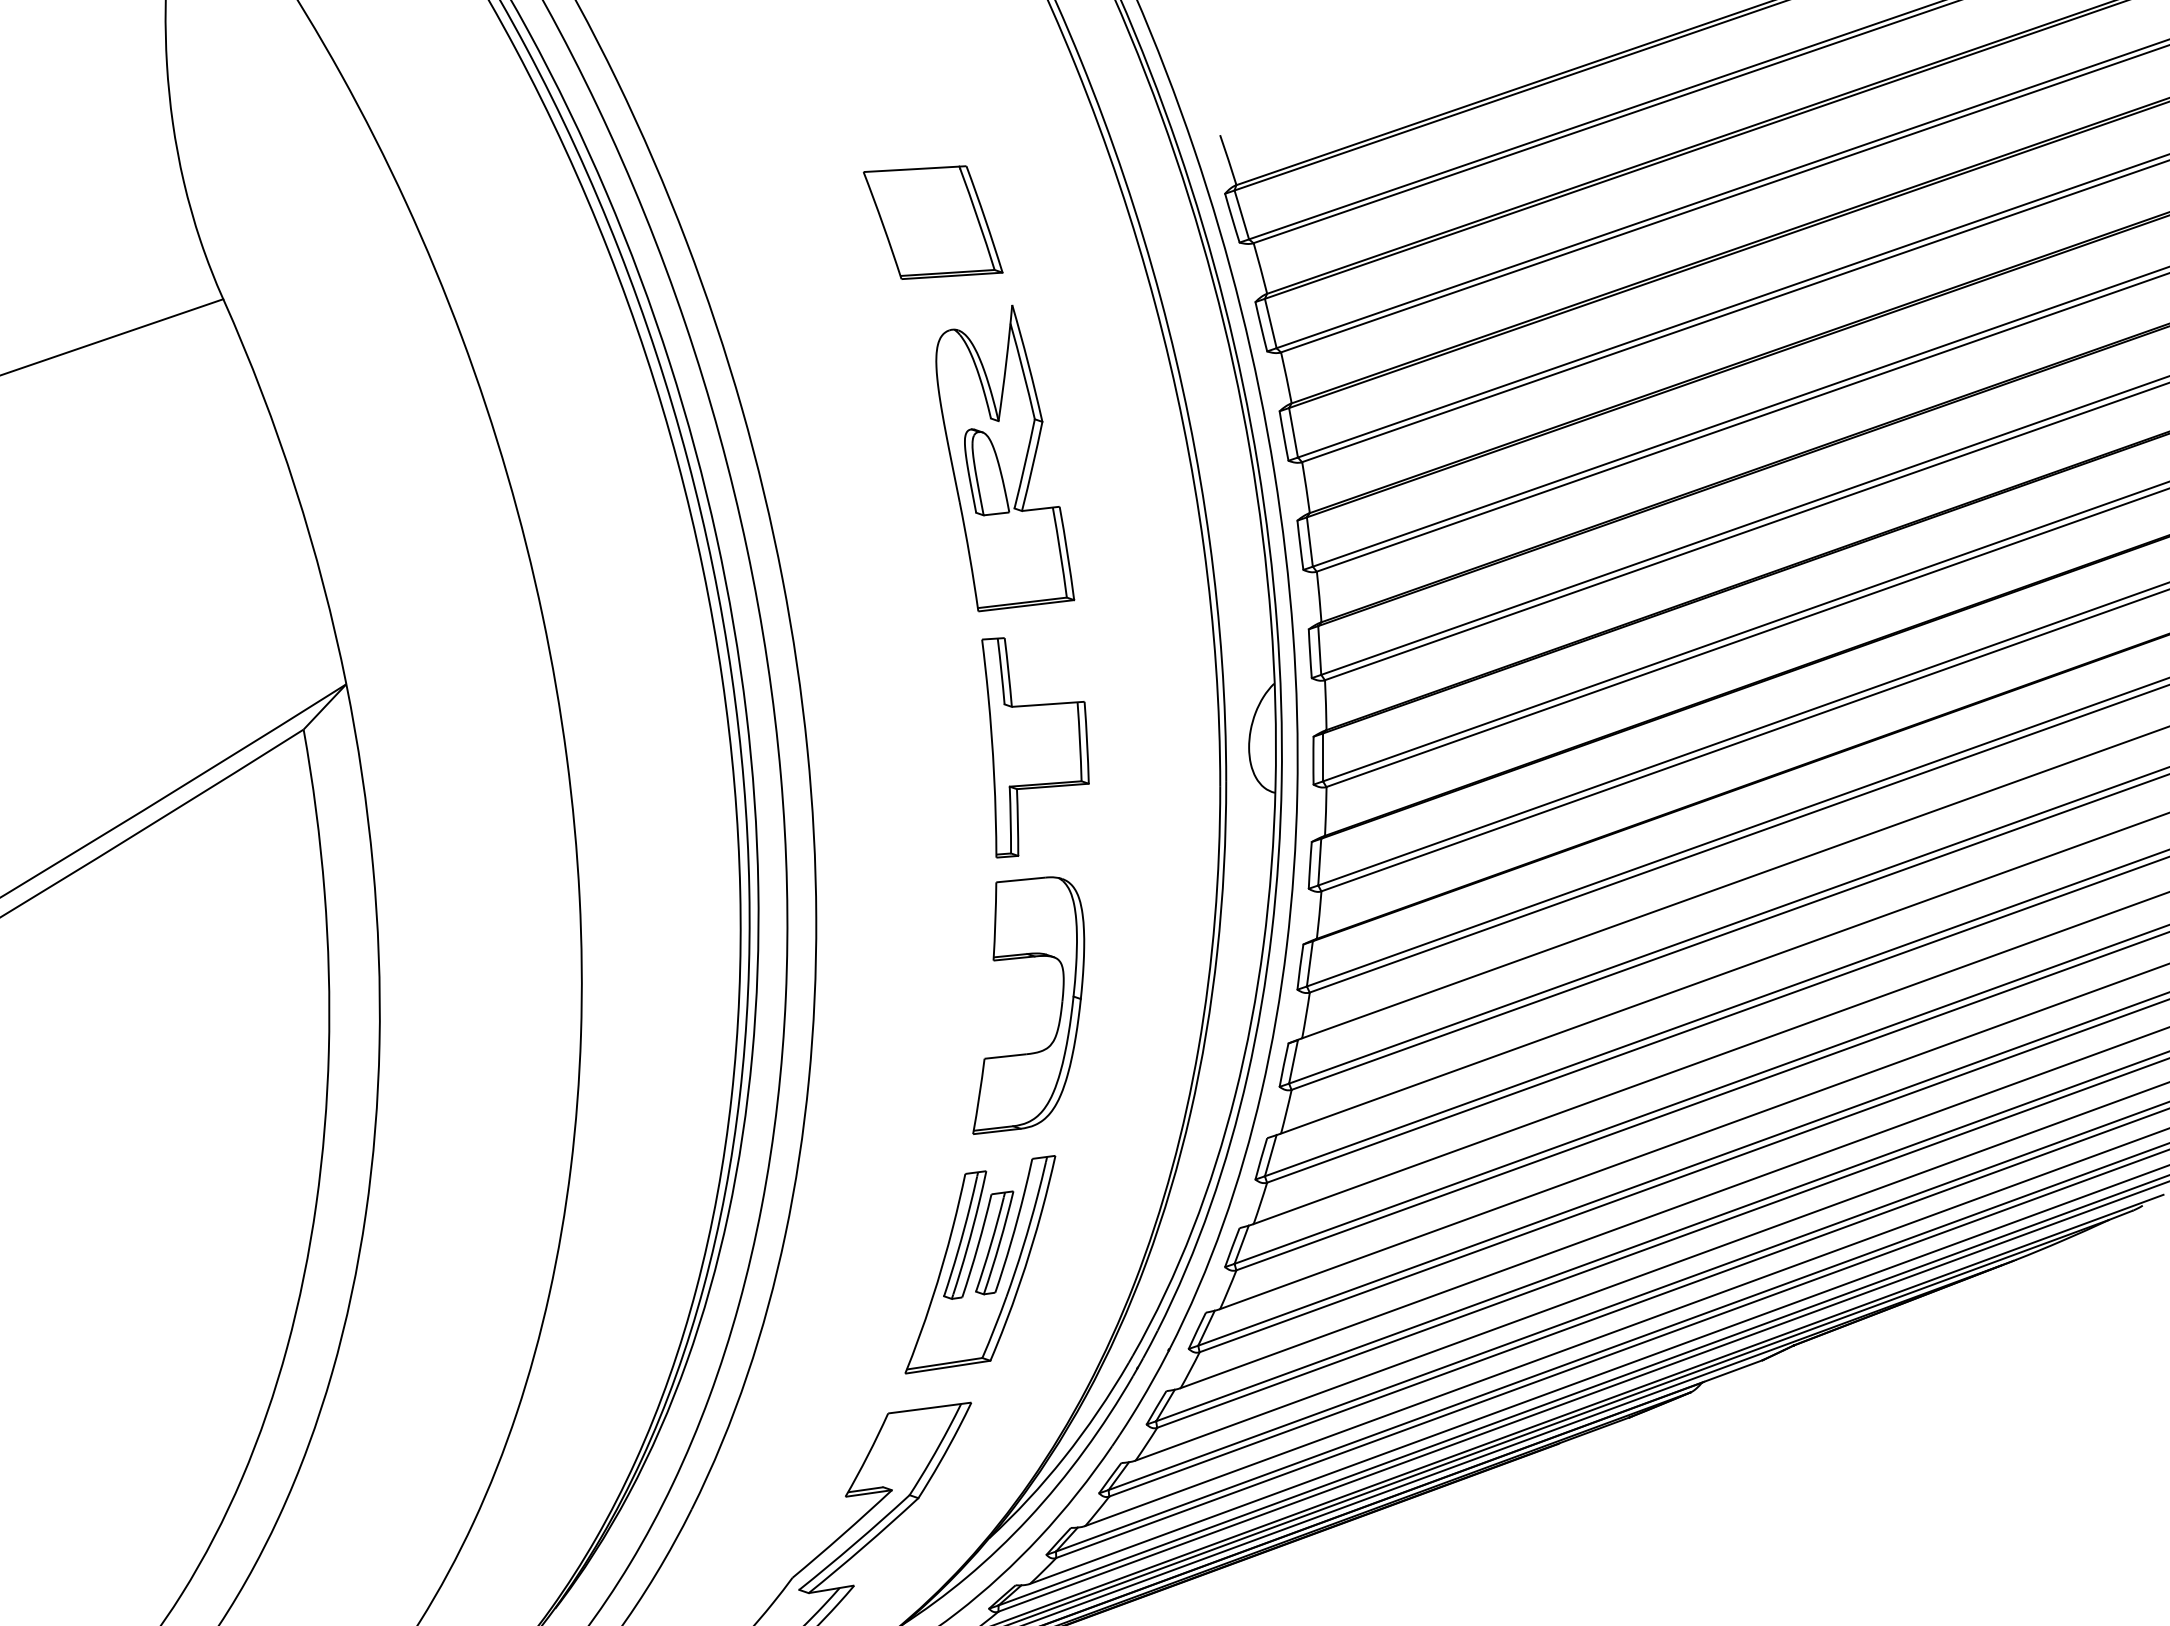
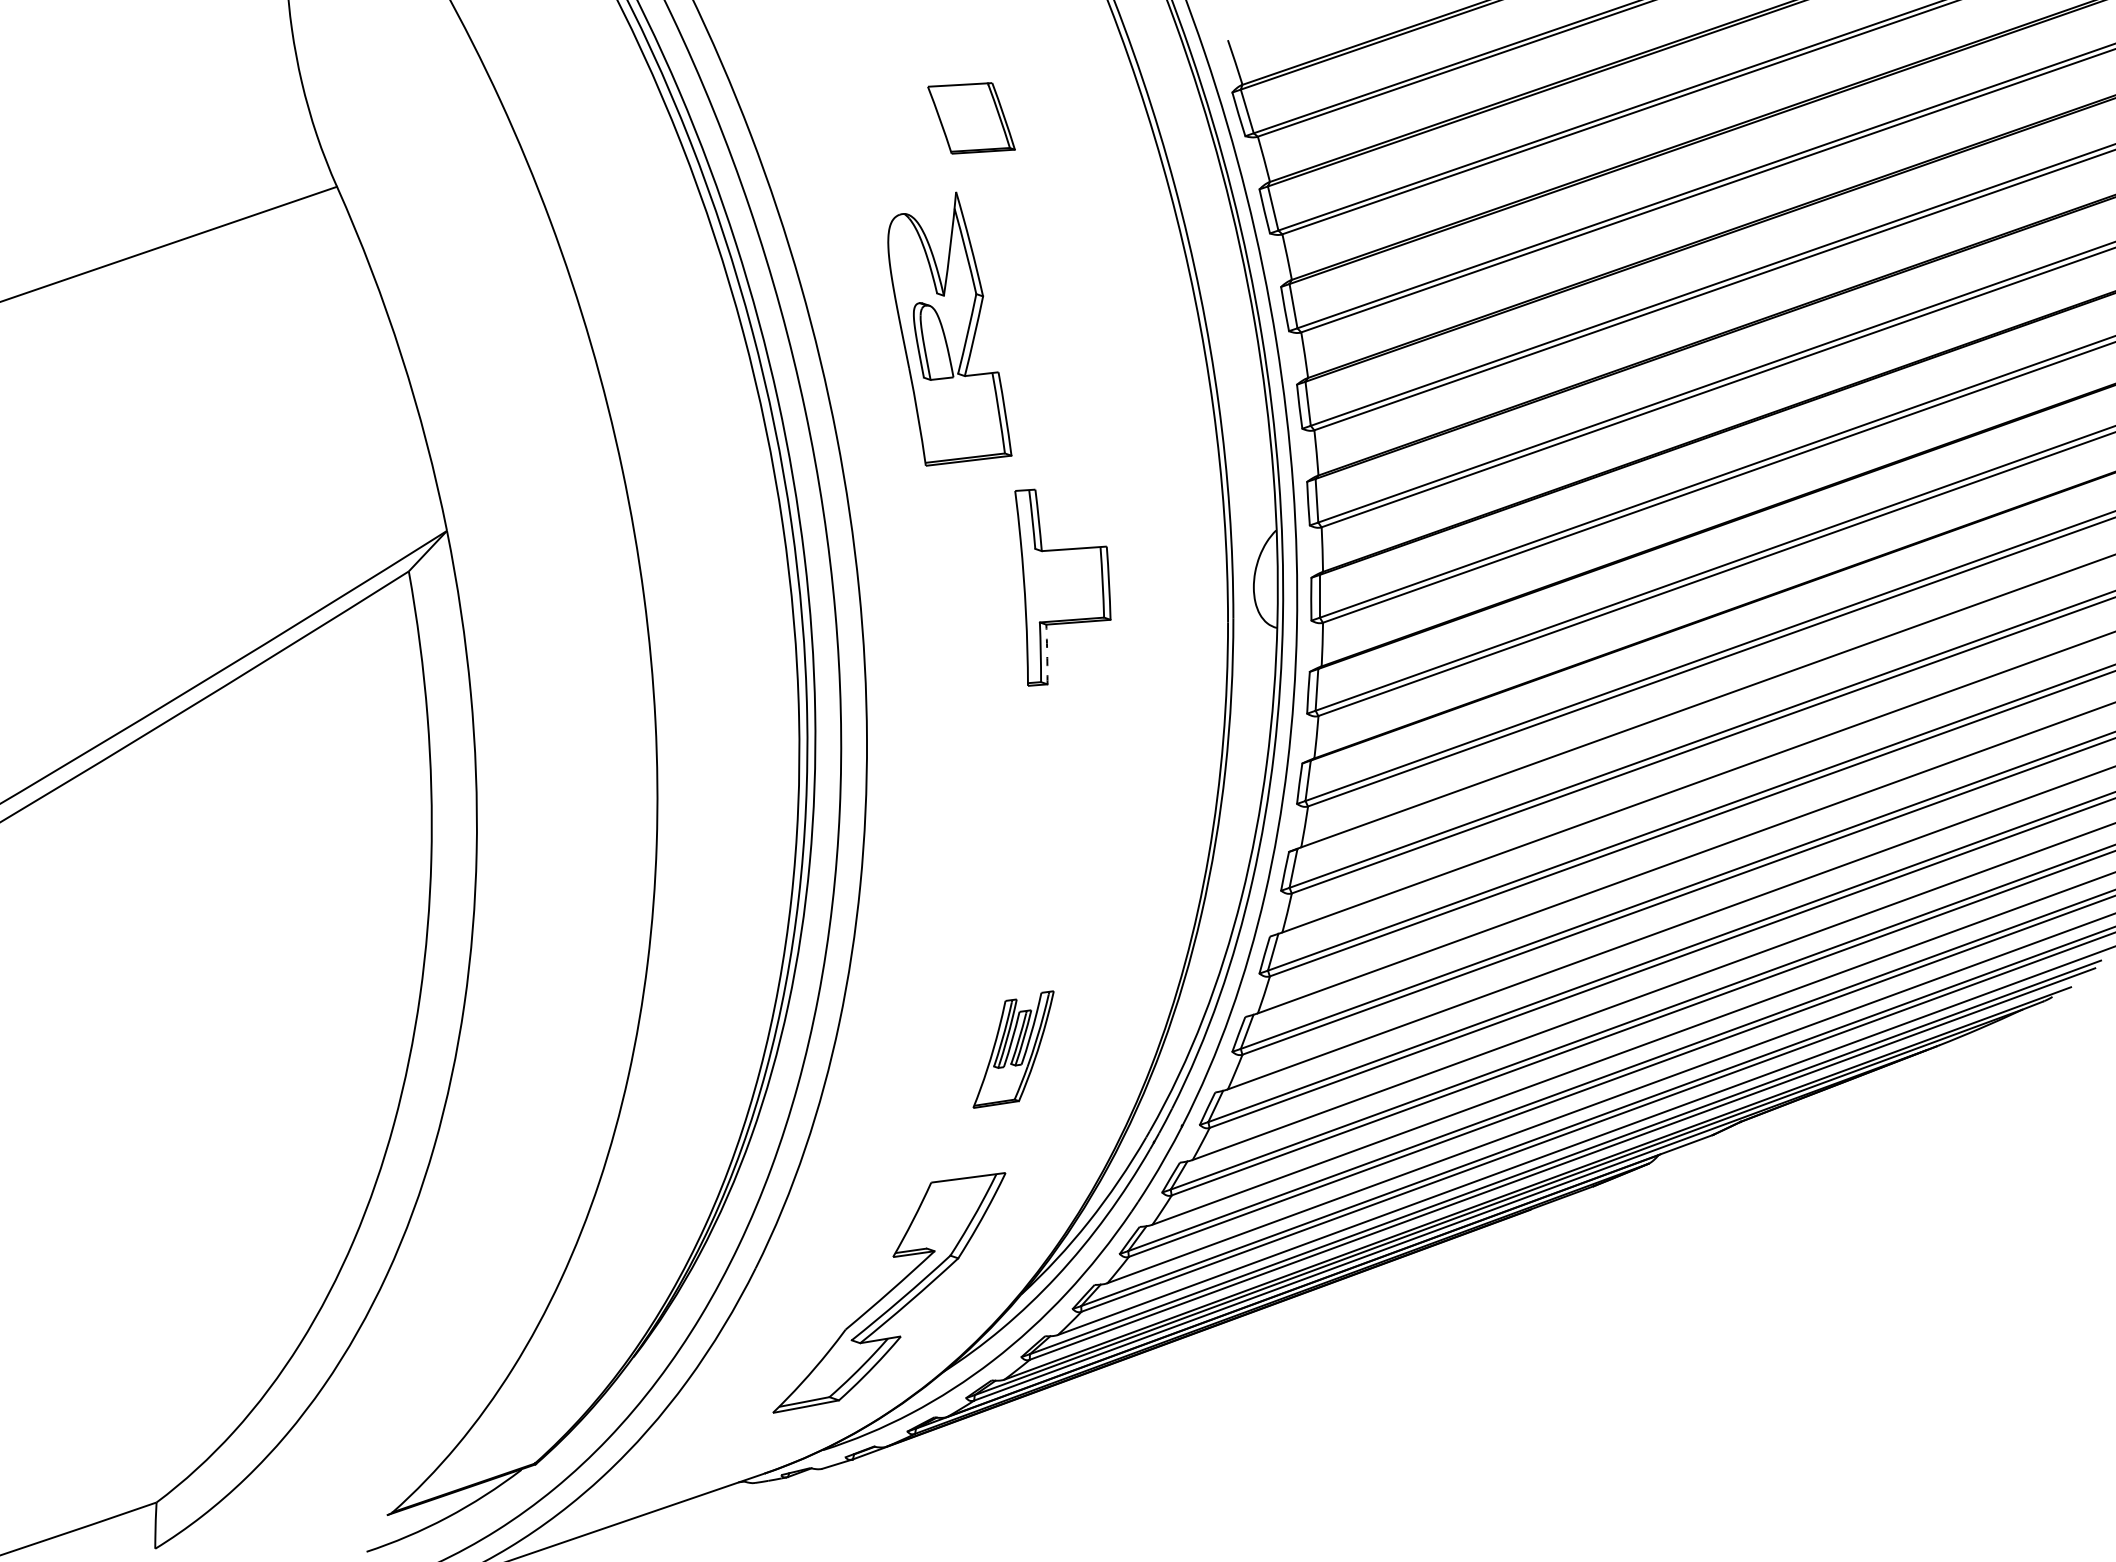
part: (933, 222) -> (971, 118), size x0.7
part: (1004, 457) -> (949, 328), moved
arc: (1018, 822) -> (1047, 654), solid -> dashed
part: (1059, 1012) -> (1084, 824), removed
part: (980, 1264) -> (1013, 1049), size x0.6

